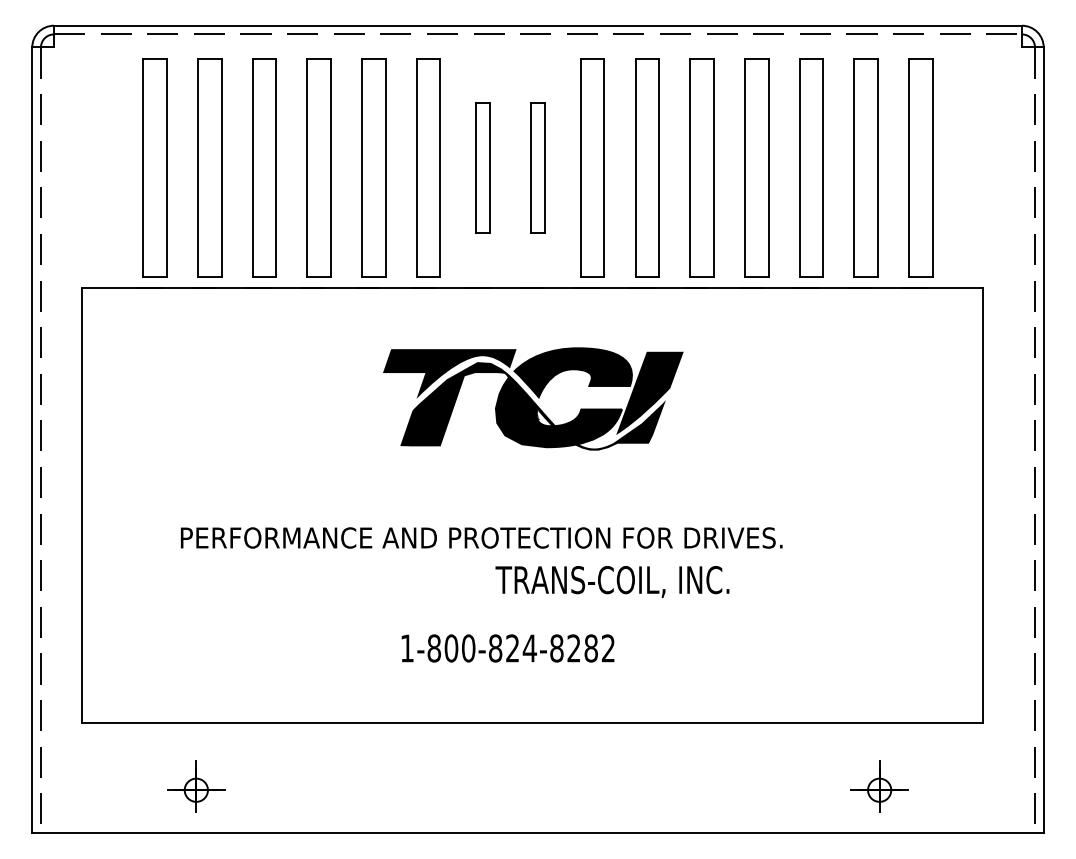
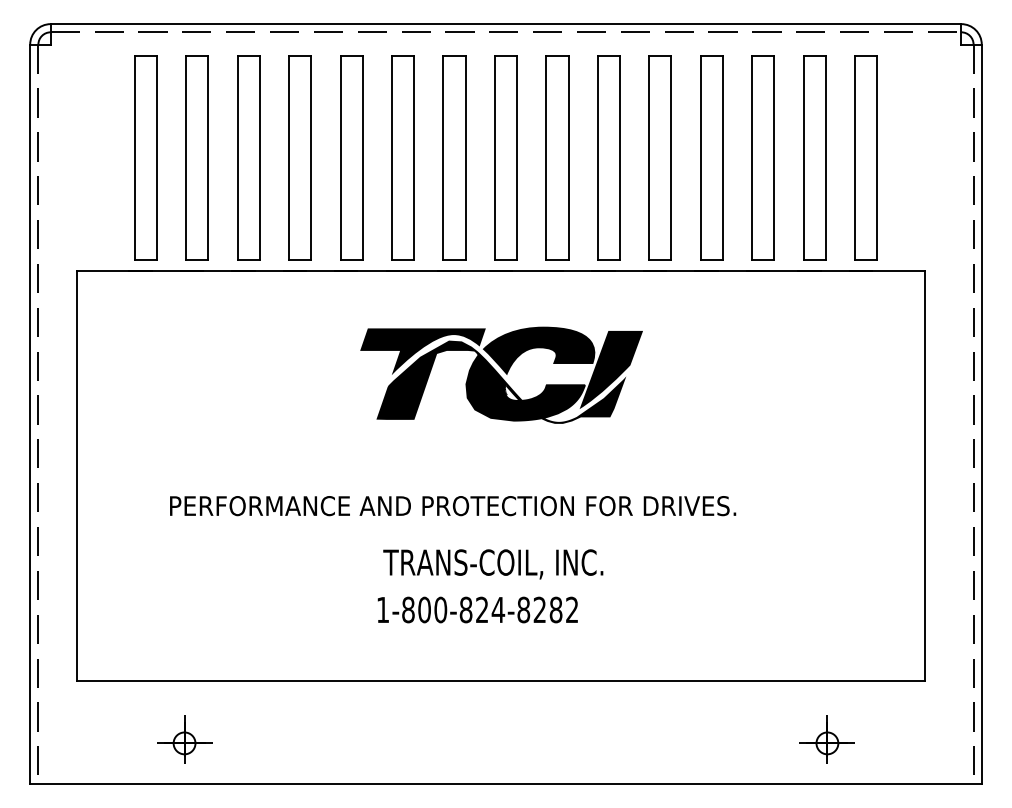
part: (483, 167) -> (454, 157), size x1.67
part: (537, 167) -> (505, 157), size x1.67
text: (612, 582) -> (493, 564), moved

